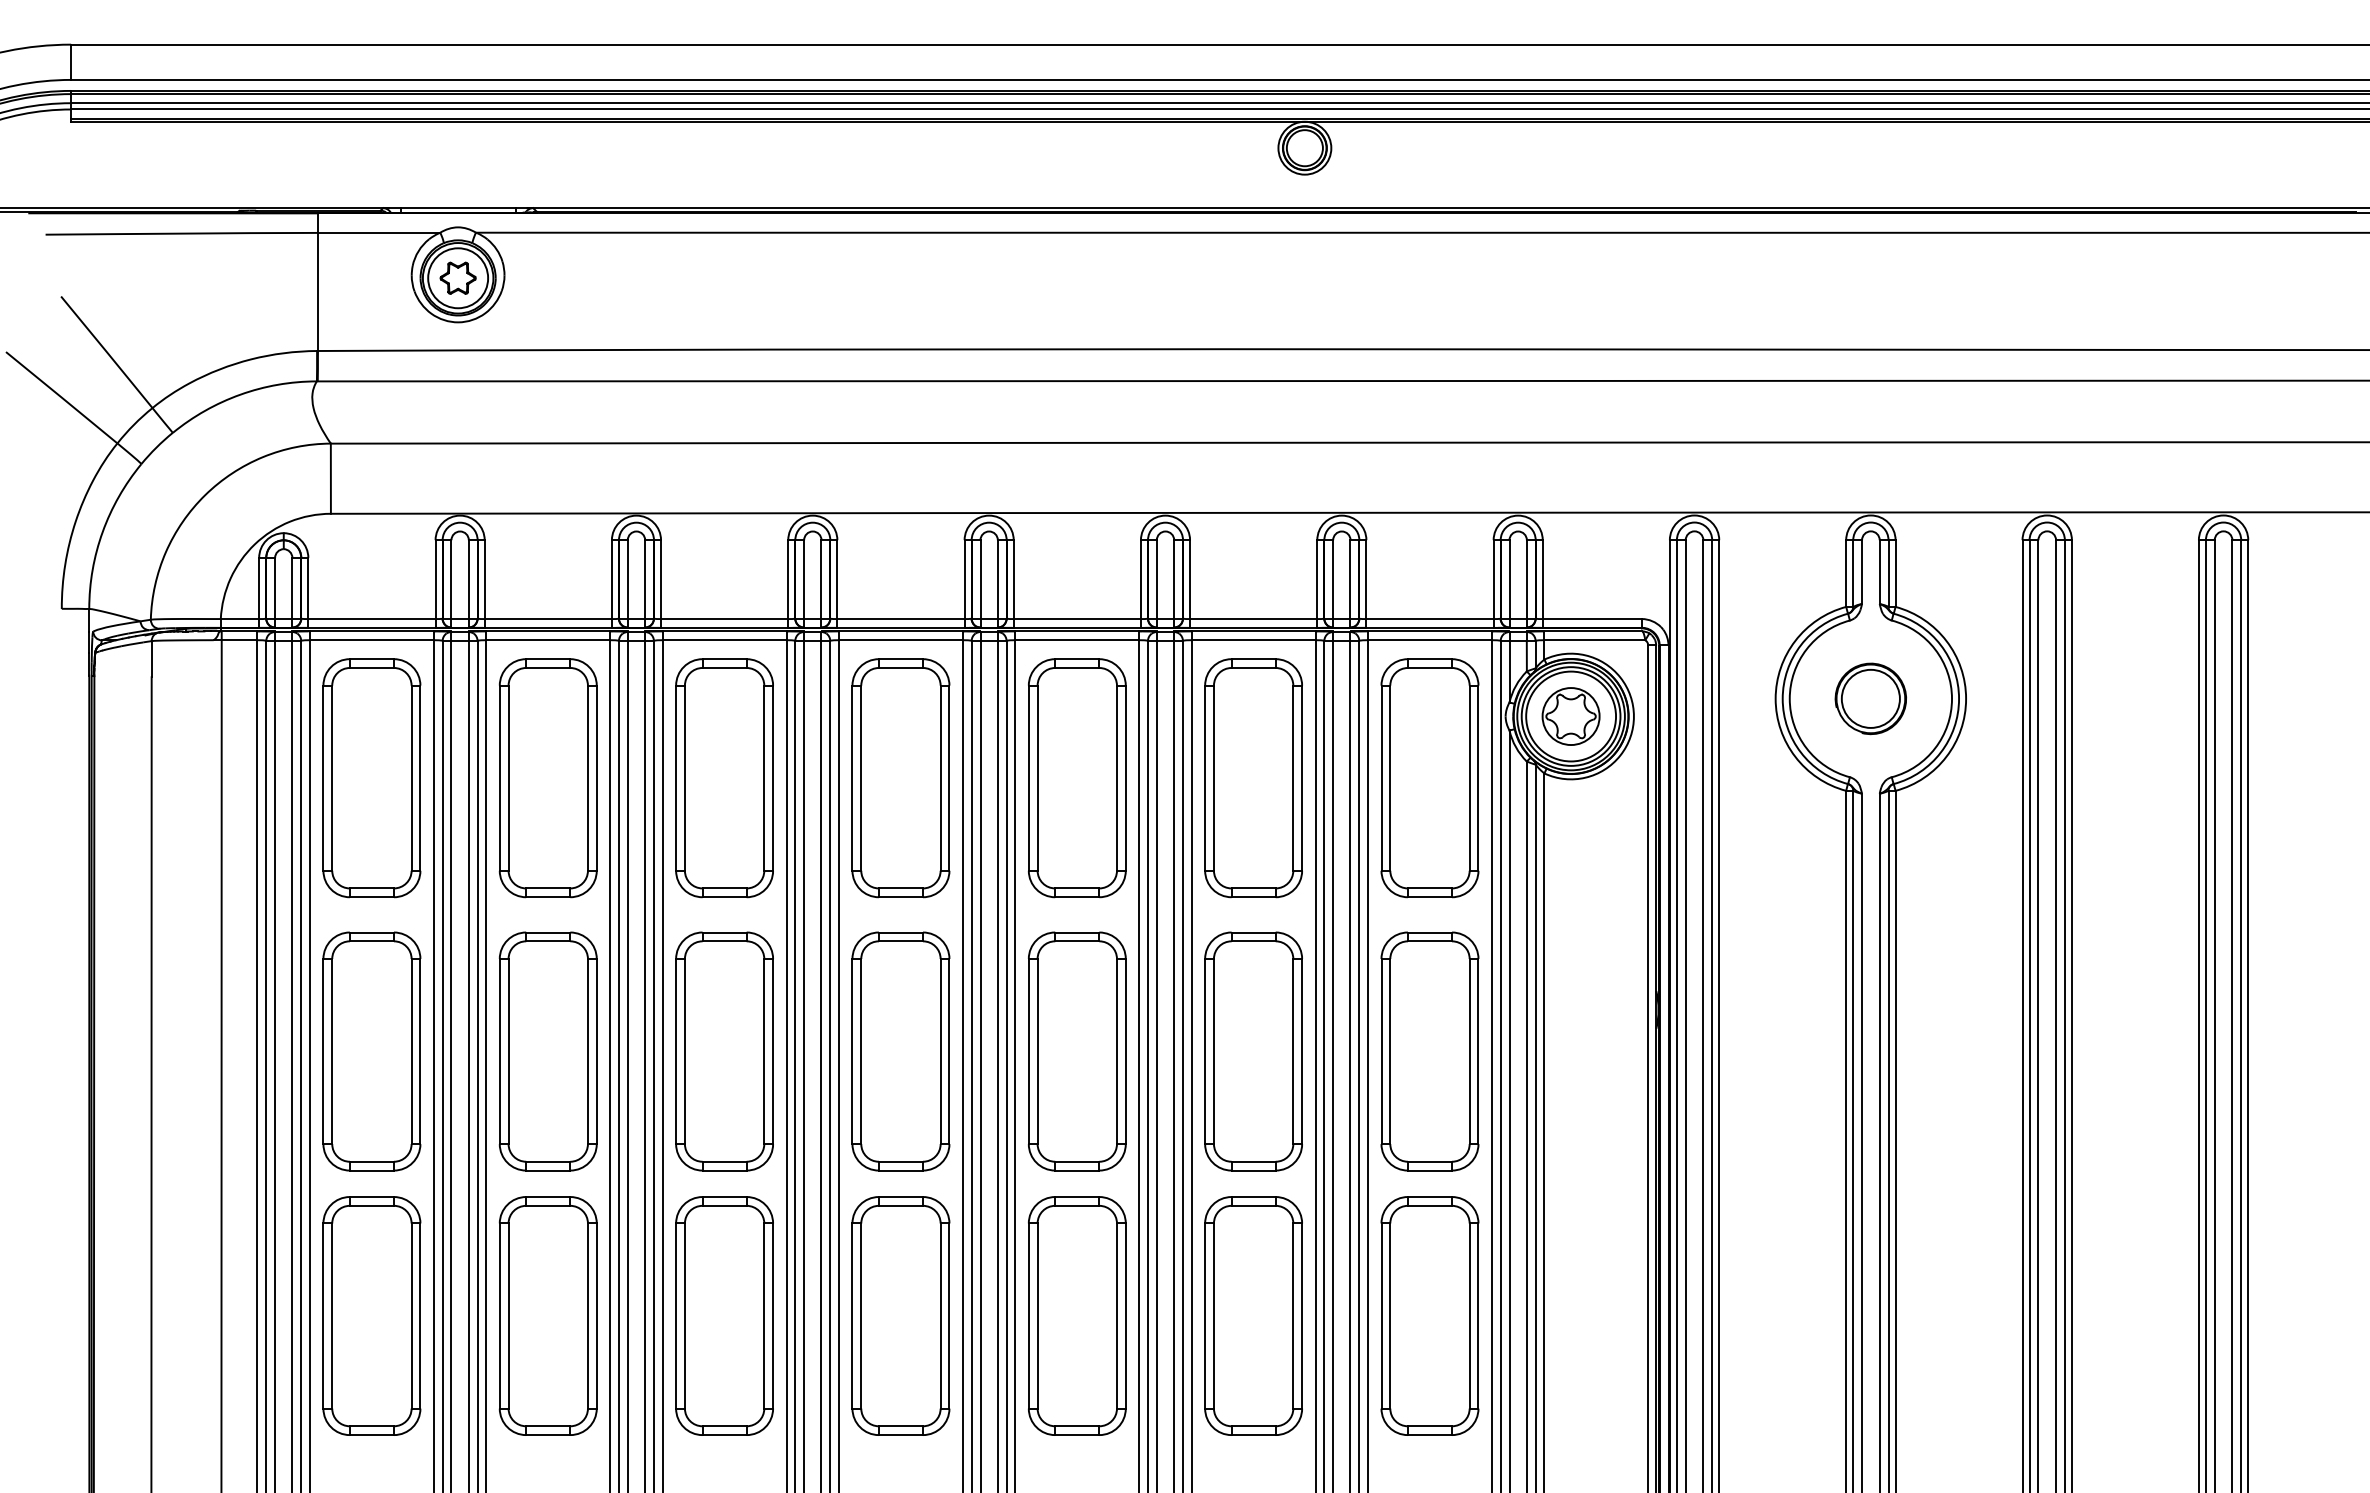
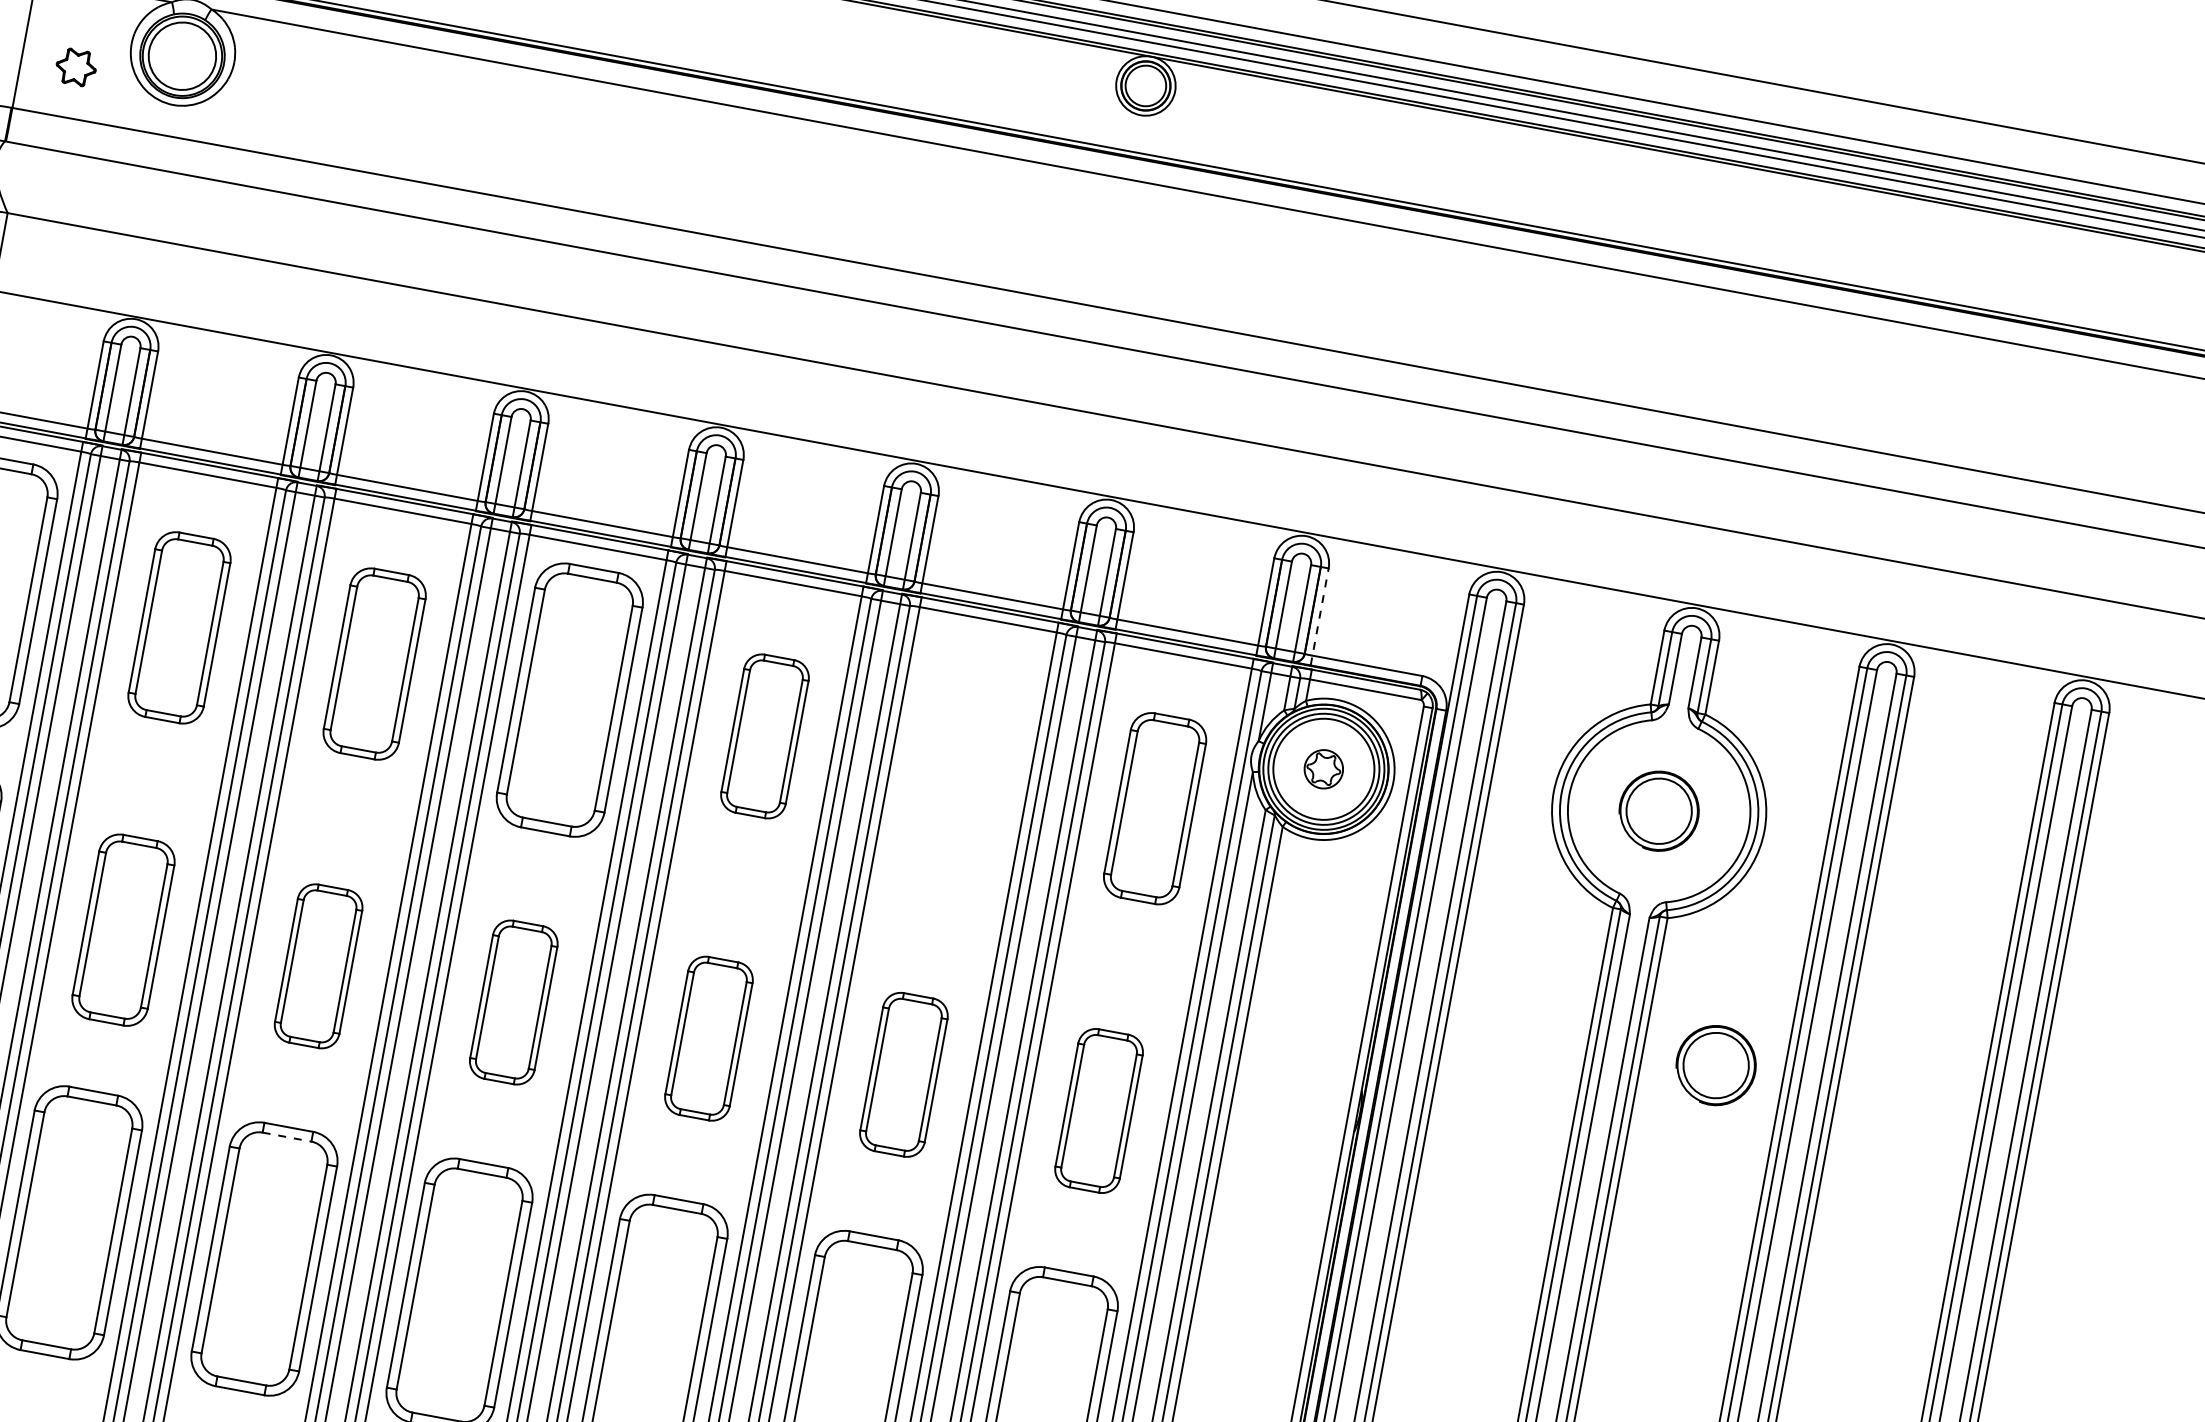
part: (457, 277) -> (75, 66), moved
line: (1542, 584) -> (1319, 617), solid -> dashed
part: (1570, 716) -> (1323, 769), size x0.6
part: (547, 778) -> (178, 627), size x0.7
part: (724, 778) -> (374, 664), size x0.7
part: (1077, 778) -> (765, 736), size x0.6
part: (1253, 778) -> (959, 772), removed
part: (1429, 778) -> (1154, 808), size x0.7
part: (1961, 911) -> (1715, 1065), added
part: (547, 1051) -> (122, 930), size x0.7
part: (724, 1051) -> (318, 966), size x0.6
part: (900, 1051) -> (513, 1002), size x0.6
part: (1077, 1051) -> (709, 1038), size x0.6
part: (1253, 1051) -> (903, 1074), size x0.6
part: (1429, 1051) -> (1098, 1110), size x0.6
line: (725, 1205) -> (288, 1136), solid -> dashed

